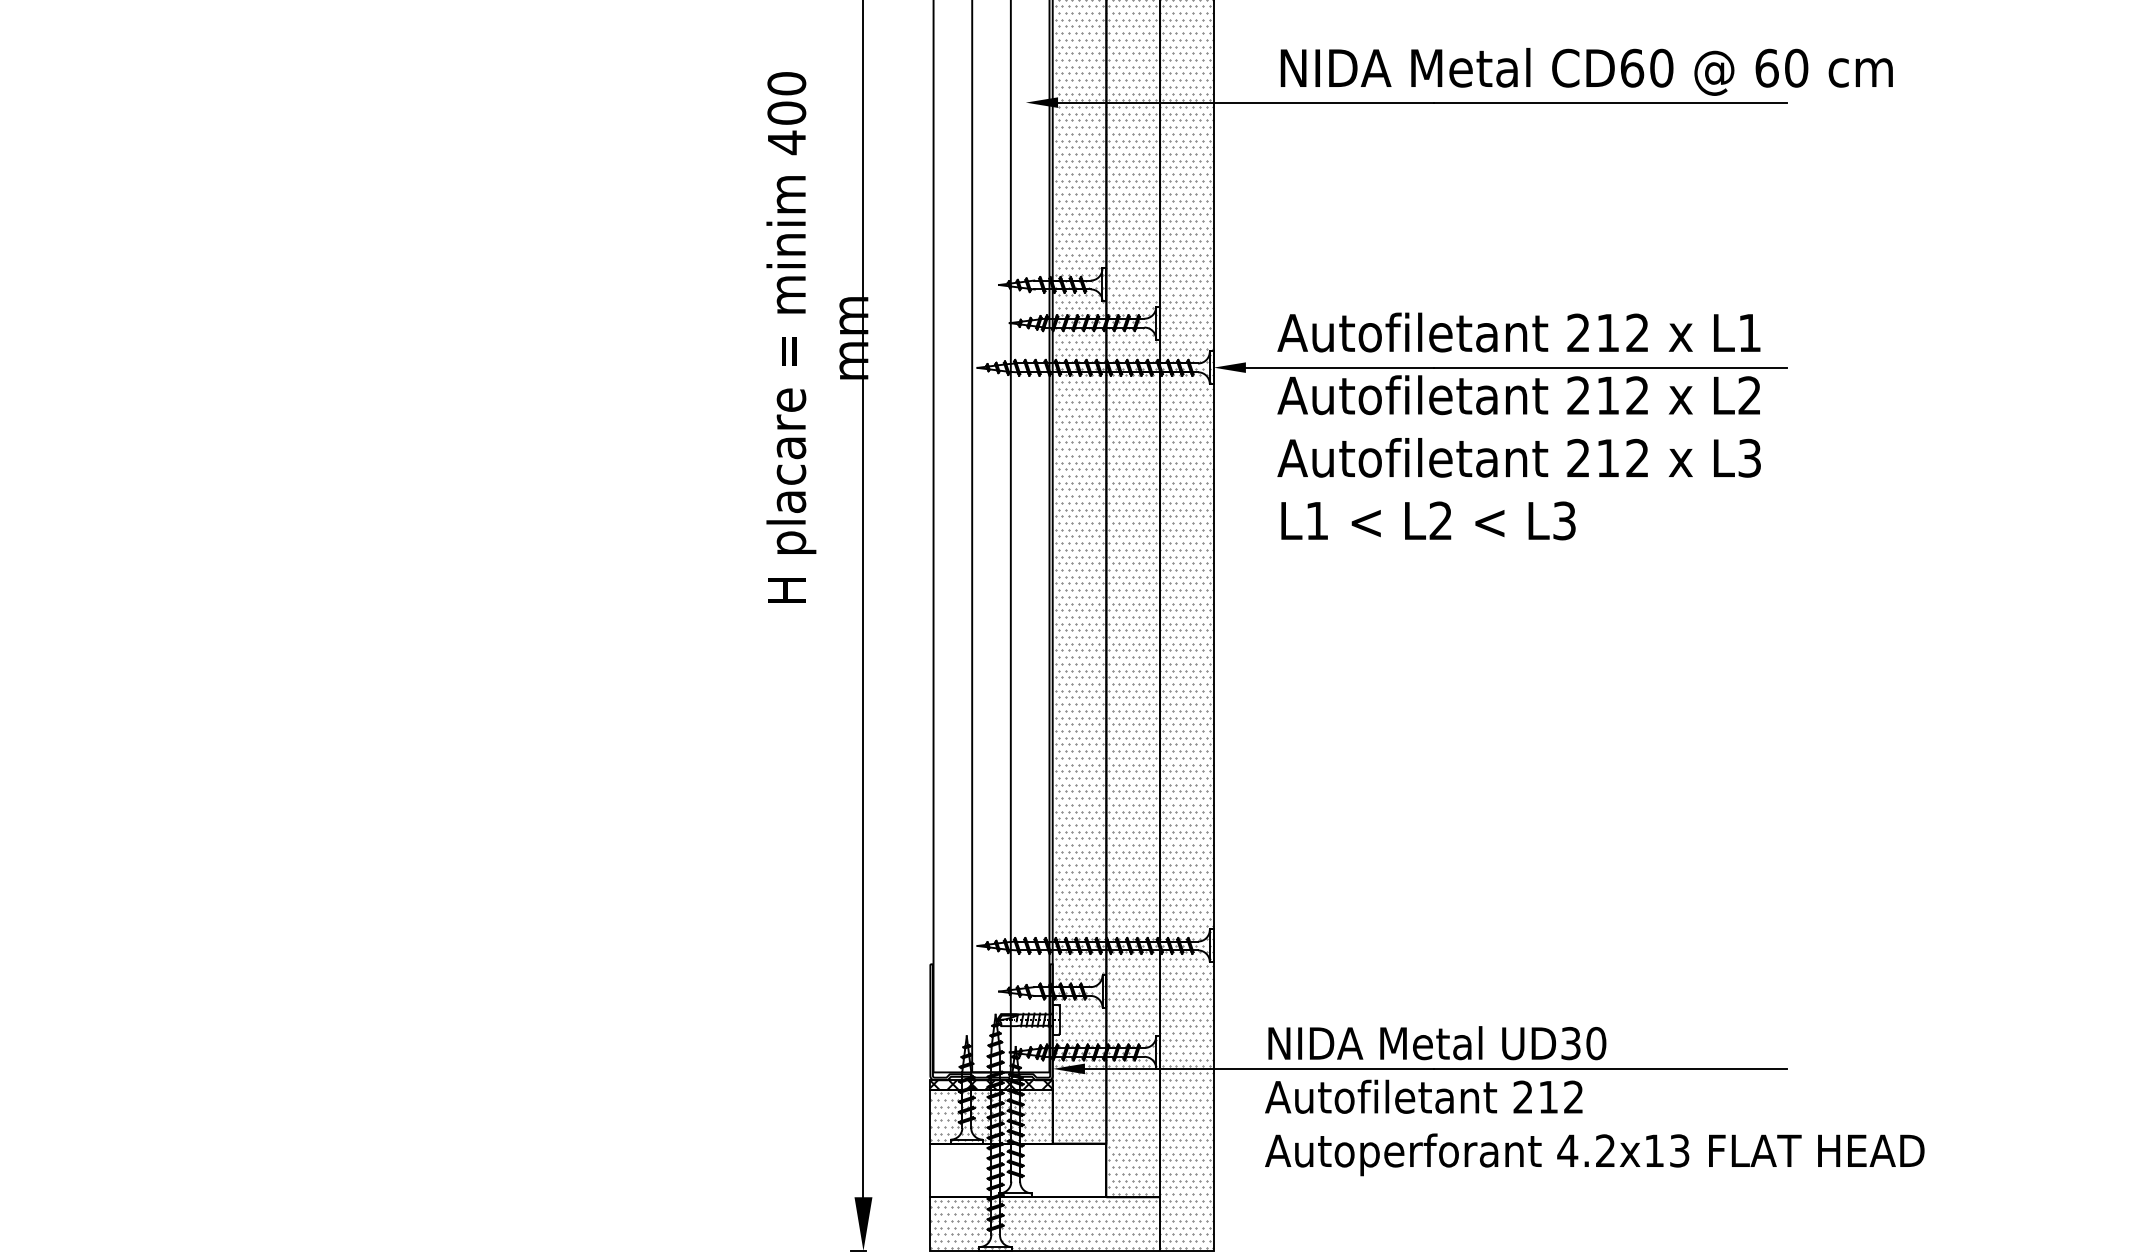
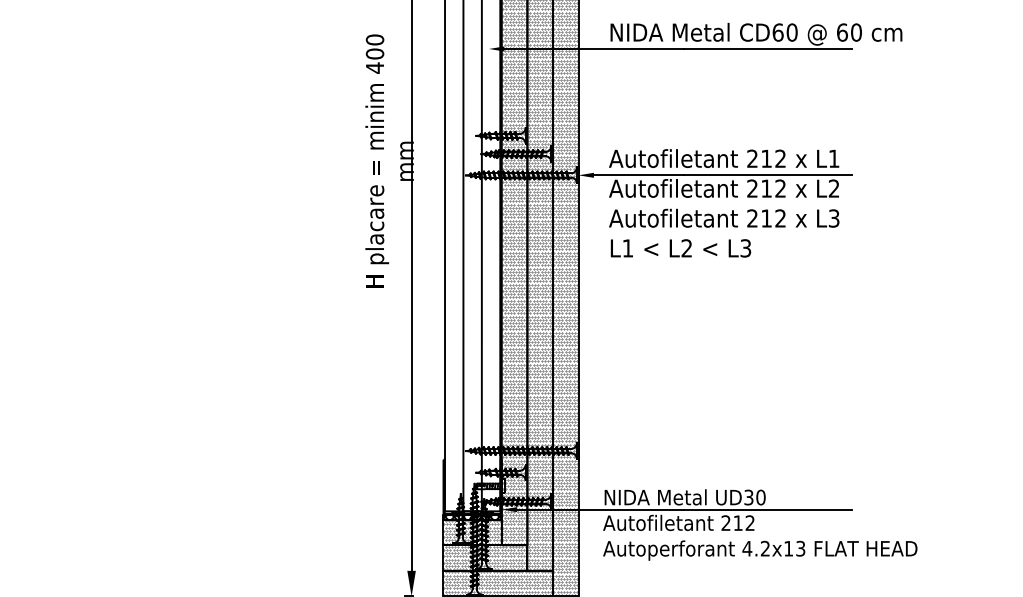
hatch: (1018, 1169) -> (485, 557), added

